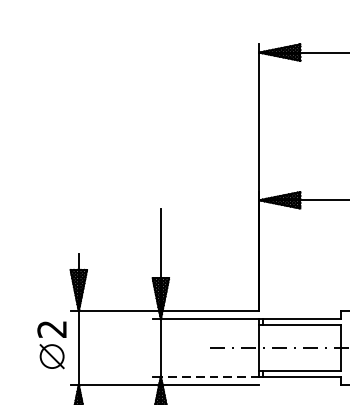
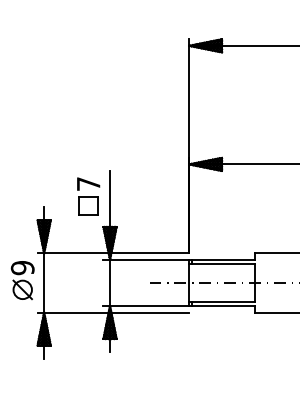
part: (134, 240) -> (88, 196), added
text: (51, 329) -> (22, 268), 2 -> 9
line: (210, 377) -> (149, 306), dashed -> solid

